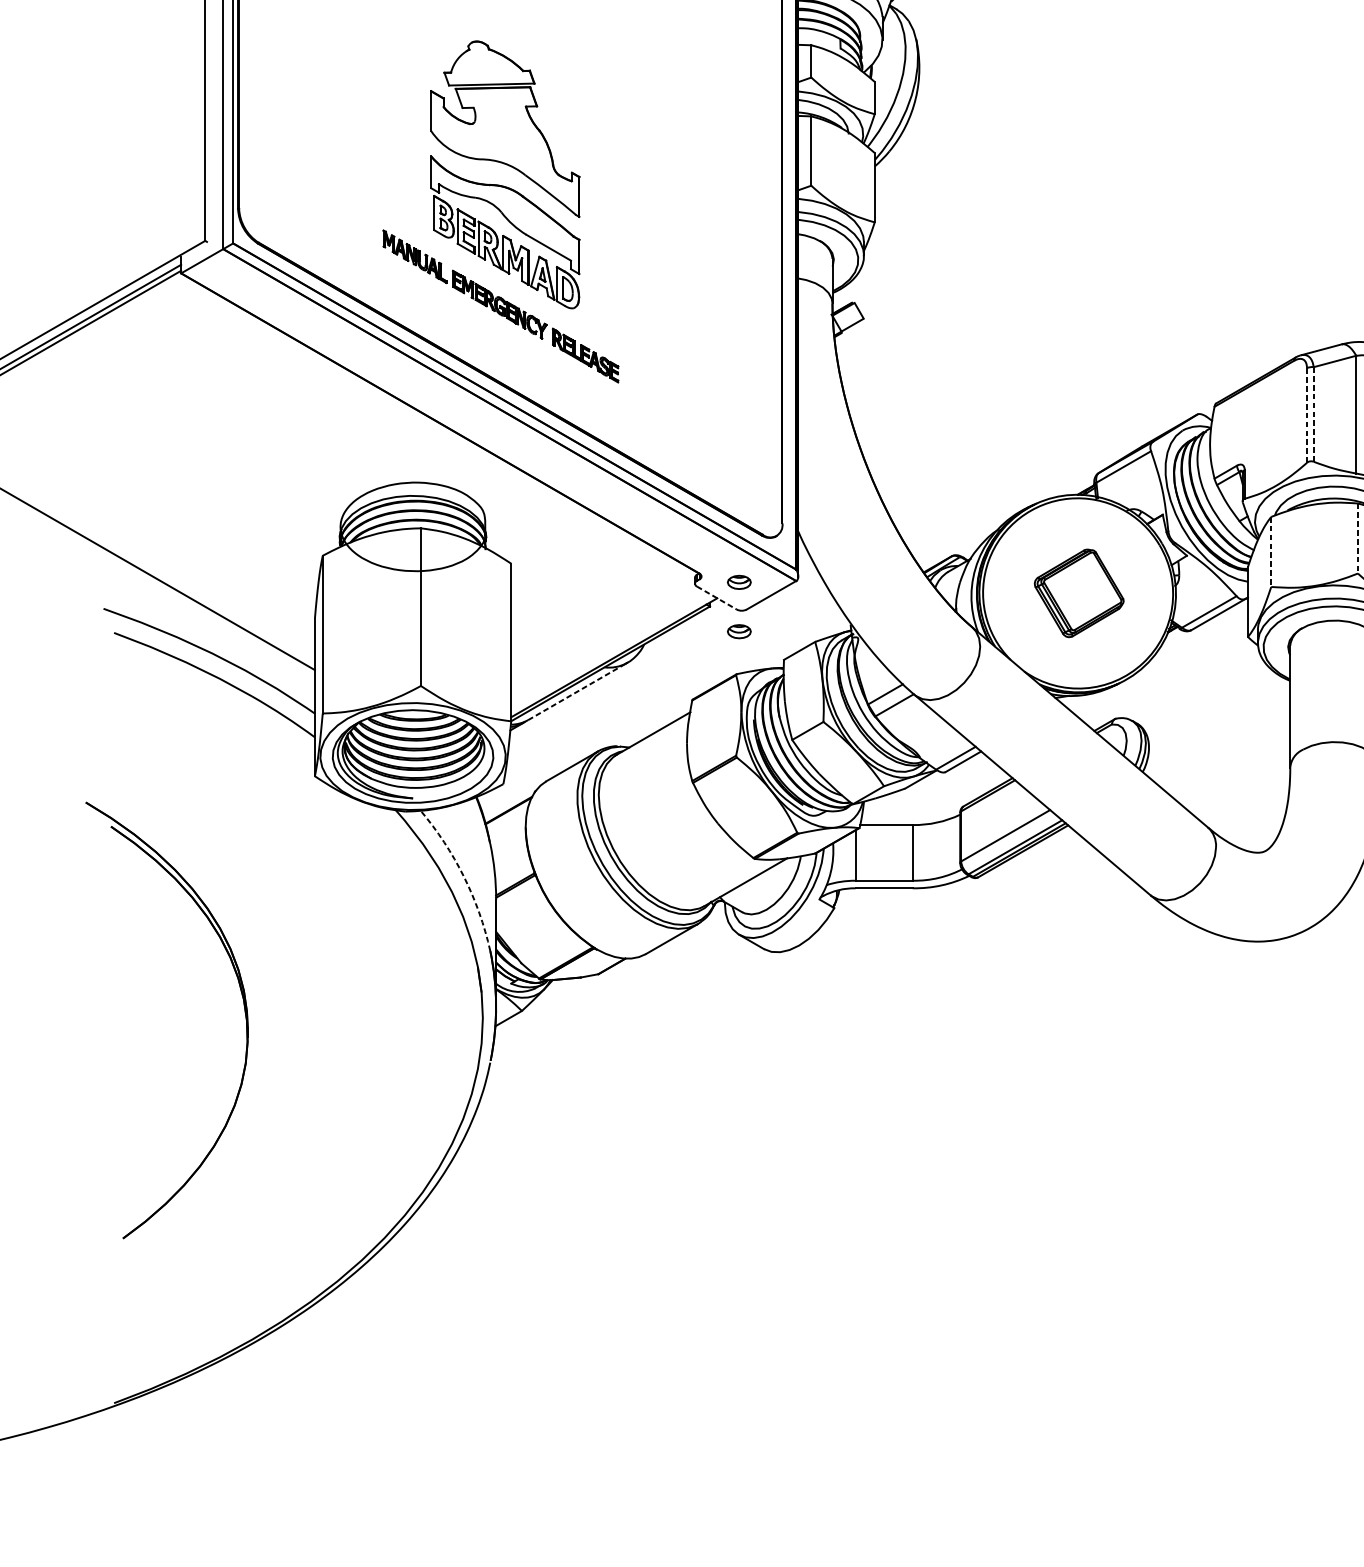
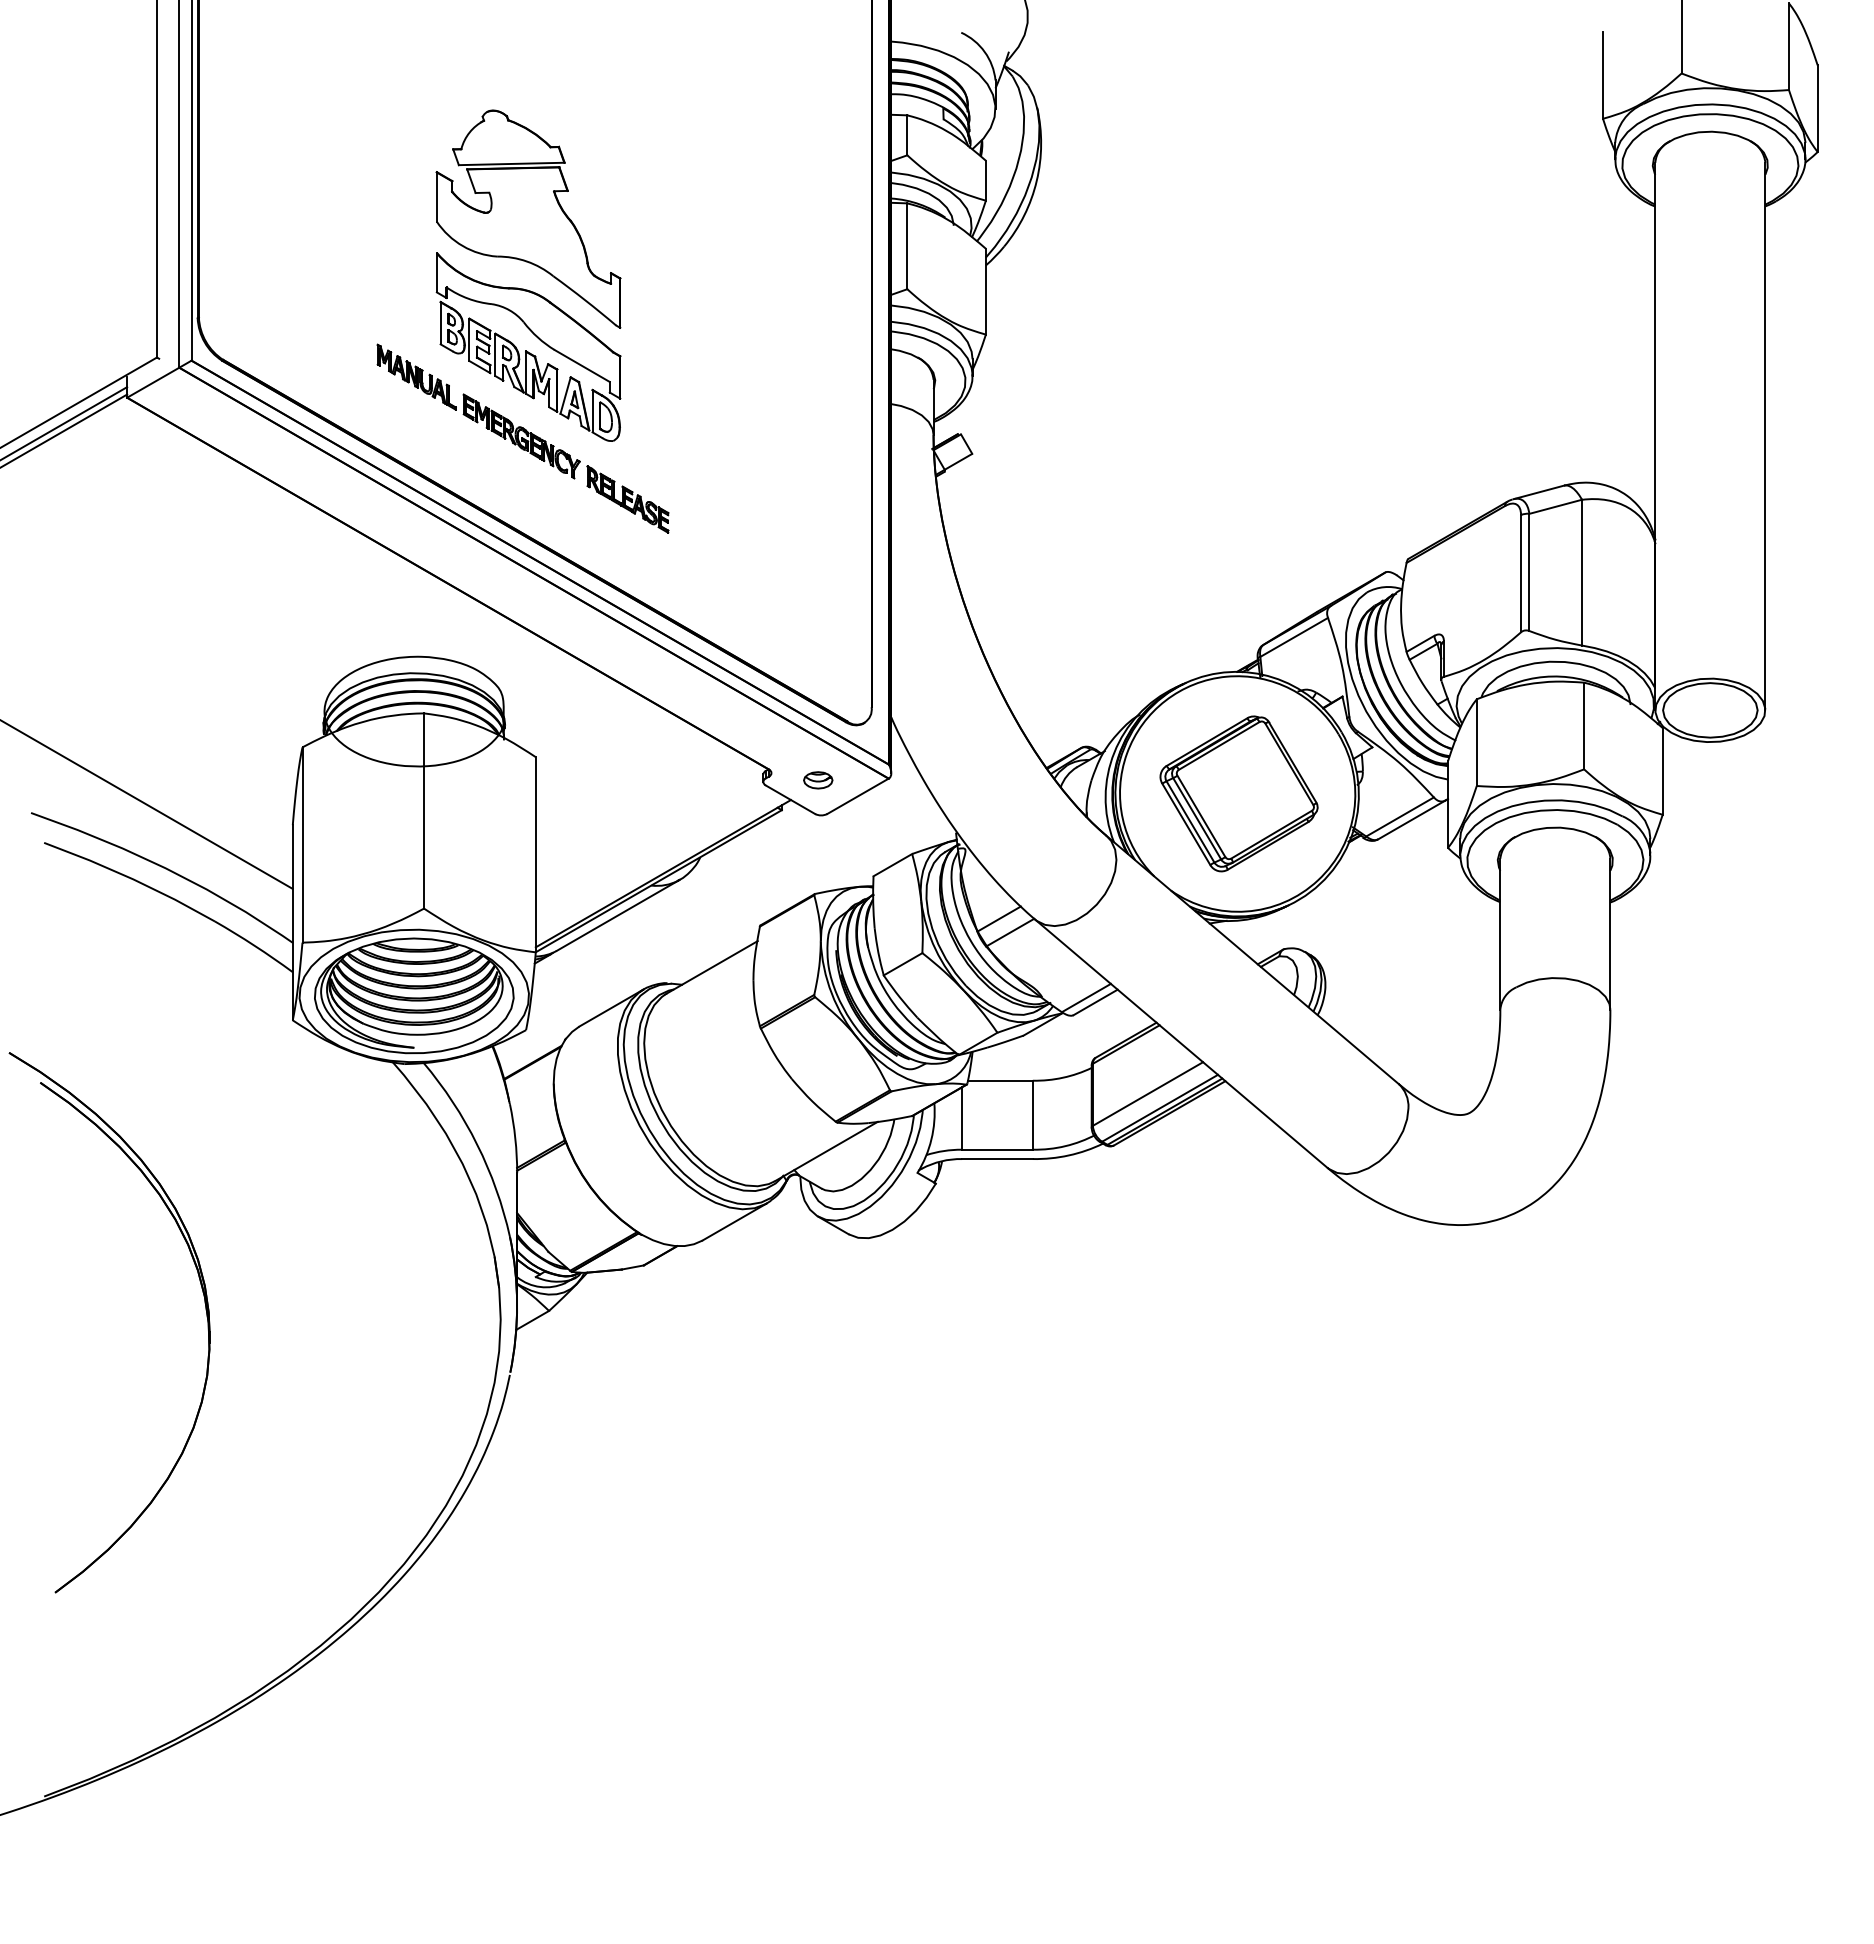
line: (1313, 414) -> (1529, 572), dashed -> solid
line: (1307, 415) -> (1521, 573), dashed -> solid
line: (1358, 538) -> (1584, 726), dashed -> solid
line: (1271, 552) -> (1476, 743), dashed -> solid
part: (1078, 593) -> (1238, 793), size x1.43
line: (716, 597) -> (790, 799), dashed -> solid
part: (739, 631) -> (818, 841), removed
line: (578, 691) -> (618, 915), dashed -> solid
arc: (464, 876) -> (477, 1144), dashed -> solid

